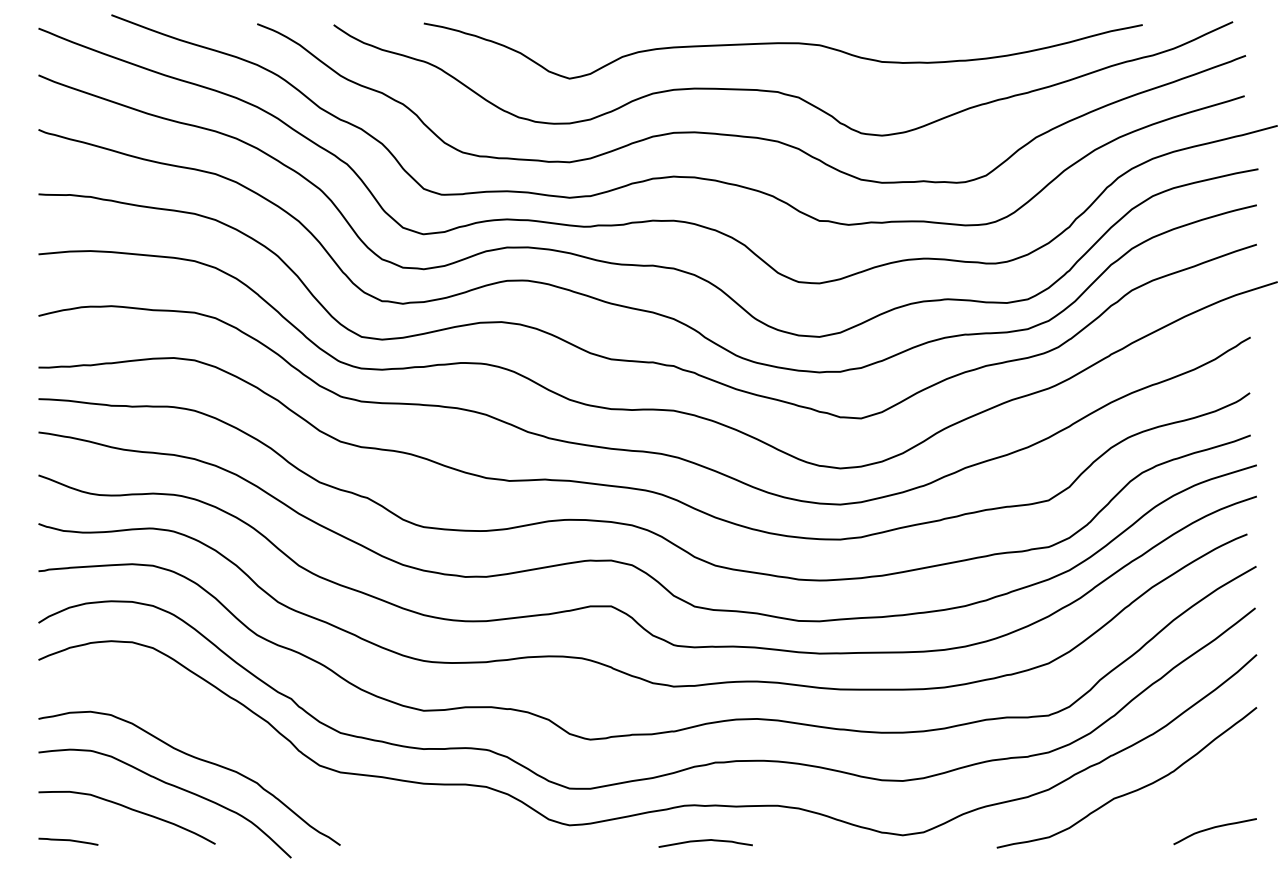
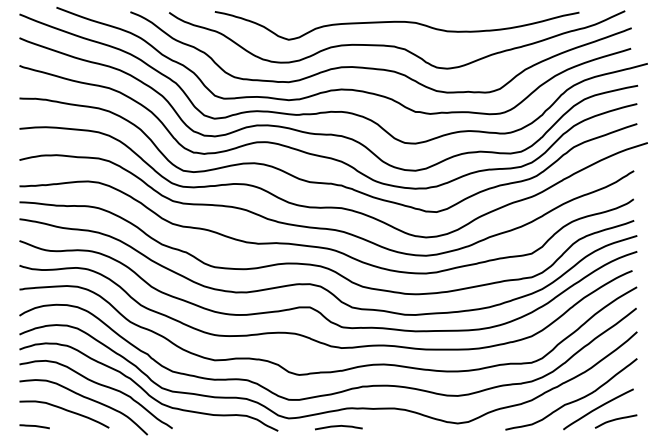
curve: (285, 768) -> (144, 389), added
curve: (1180, 805) -> (598, 408), added
curve: (705, 841) -> (338, 426), moved

